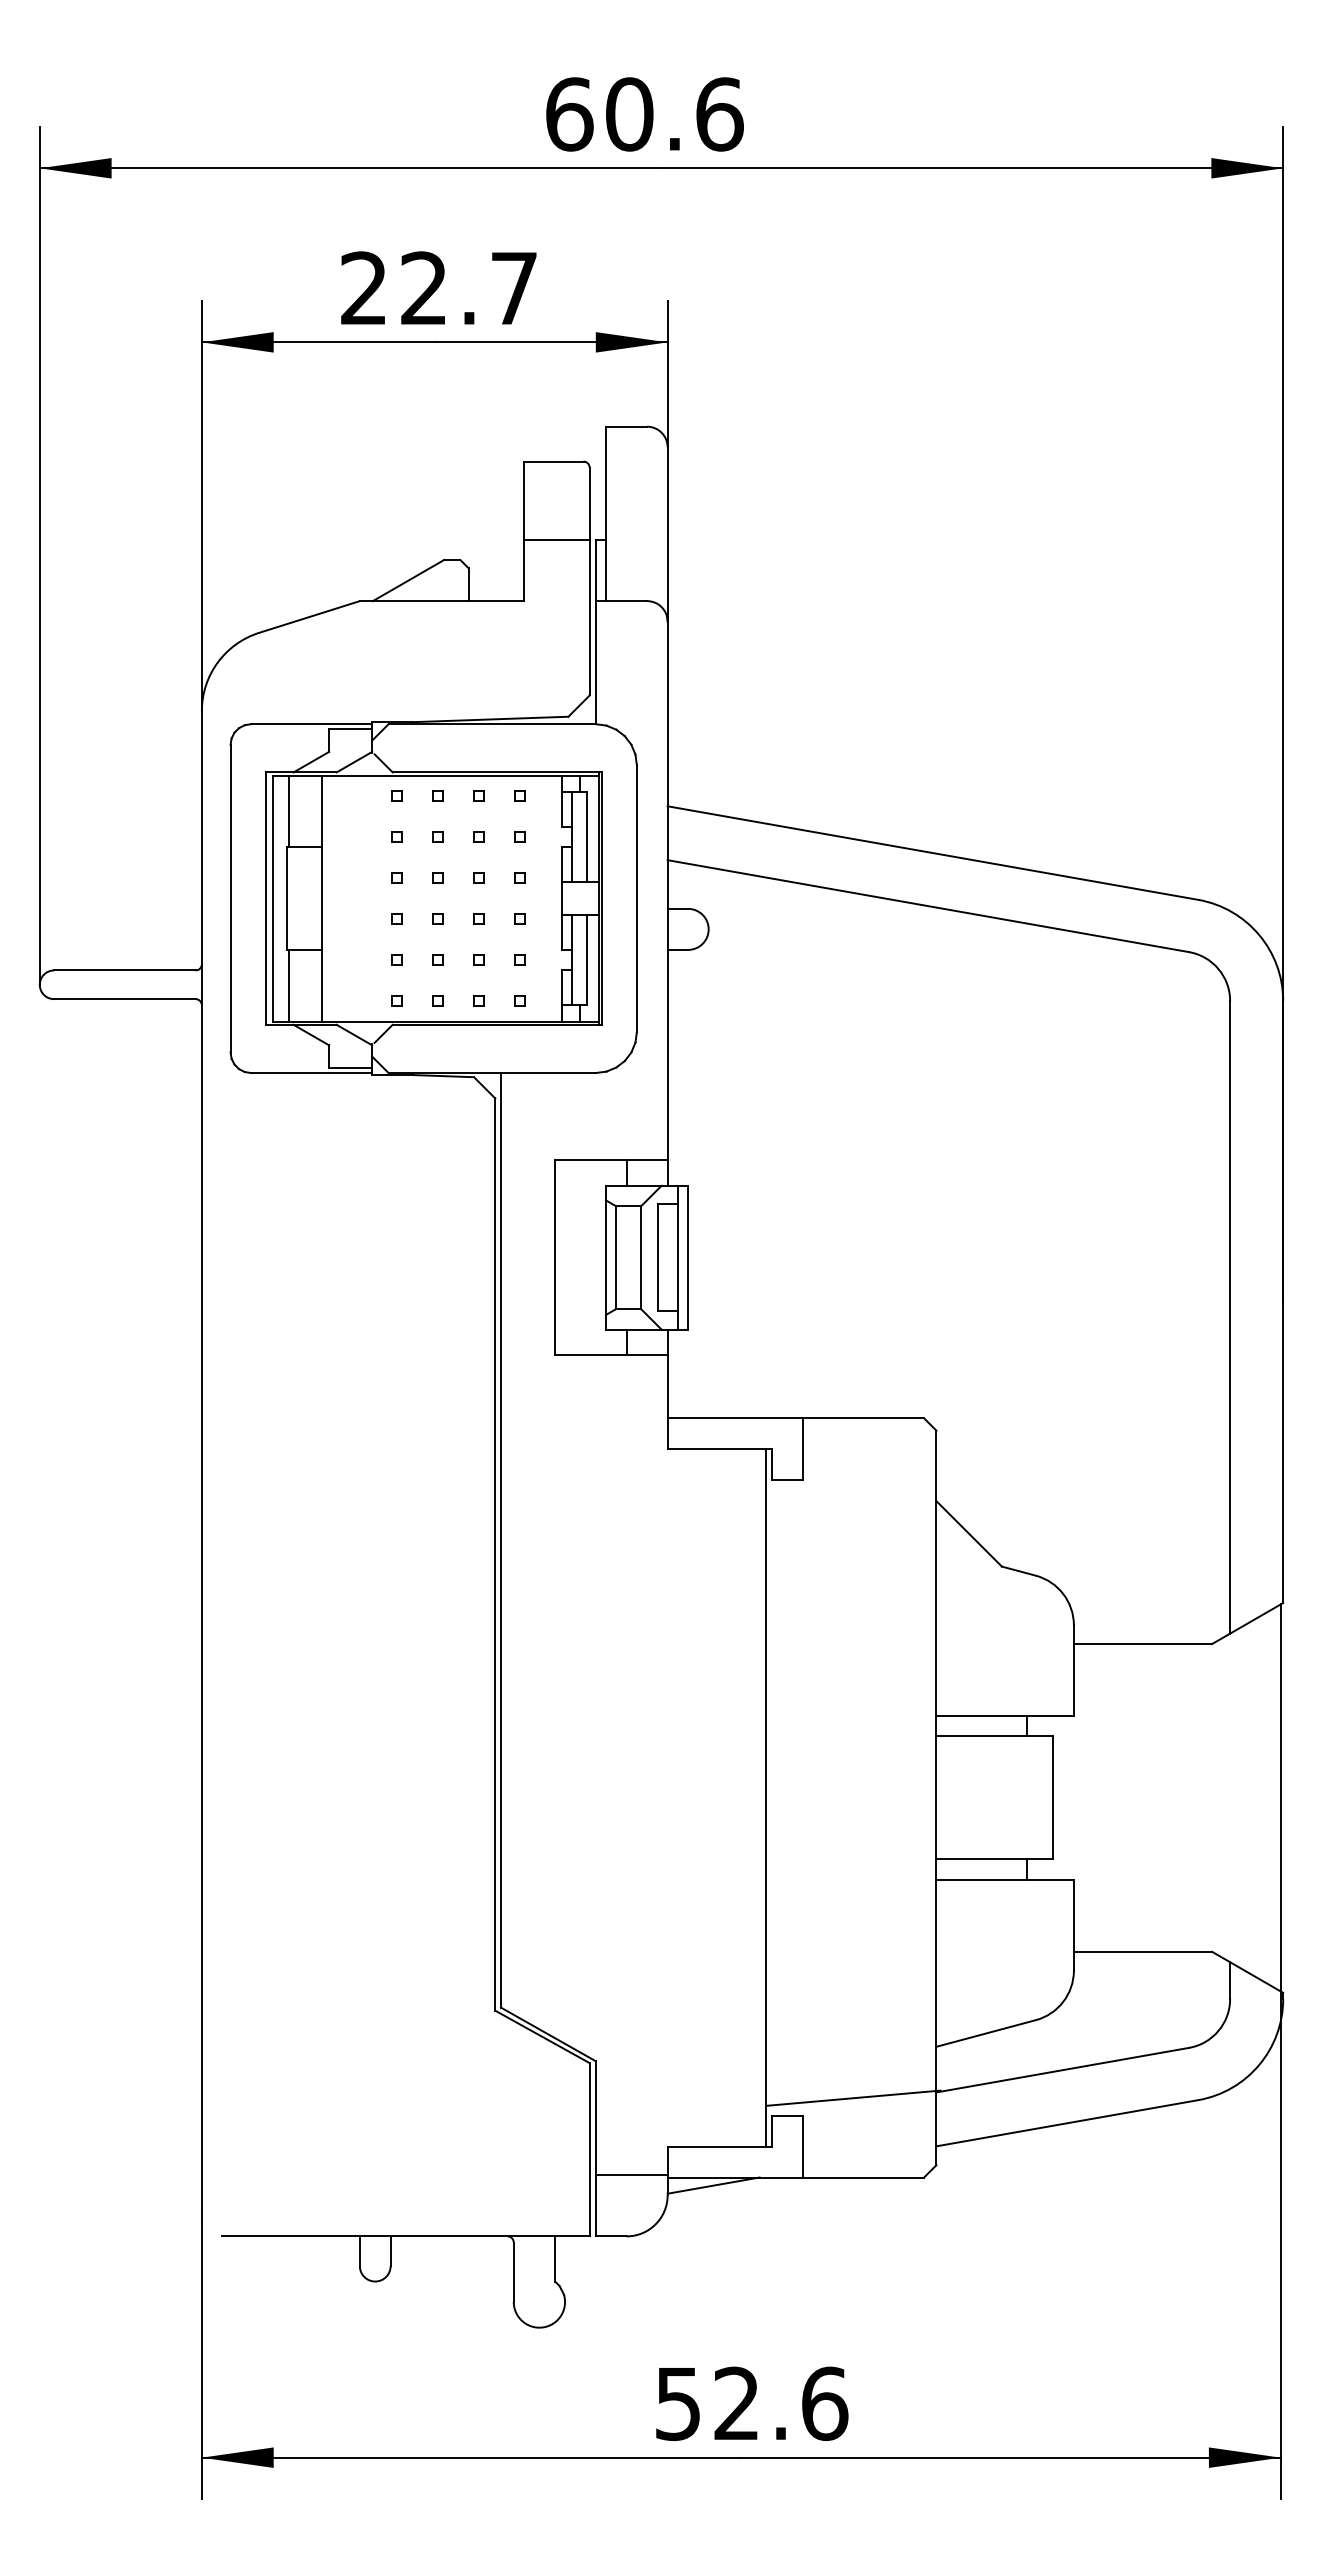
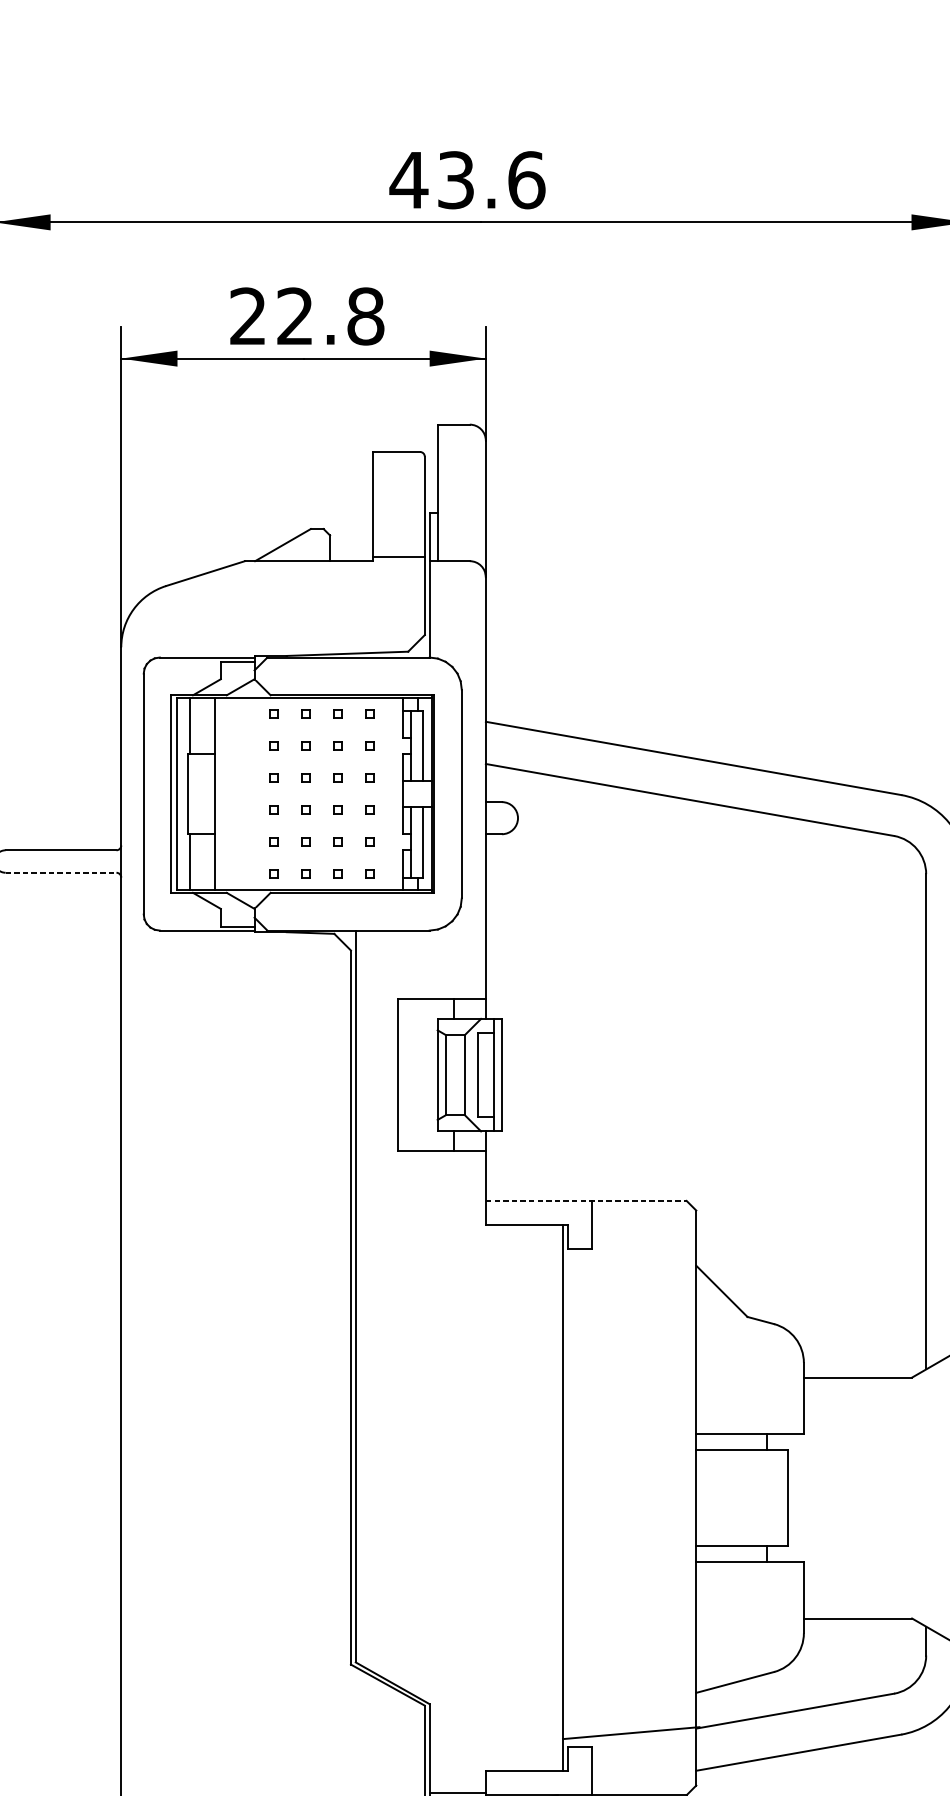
text: (598, 114) -> (431, 180), 60.6 -> 43.6
text: (514, 288) -> (365, 316), 22.7 -> 22.8
line: (556, 539) -> (398, 556), moved
line: (124, 999) -> (60, 873), solid -> dashed
line: (796, 1418) -> (586, 1201), solid -> dashed

